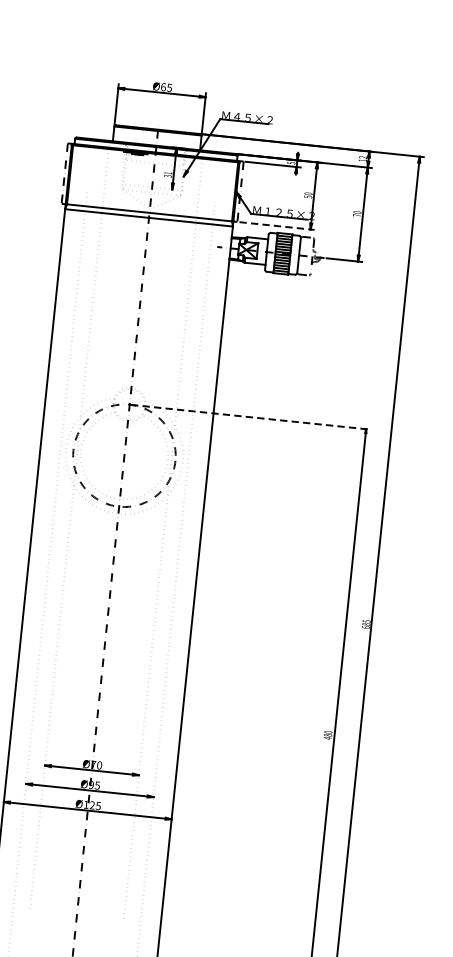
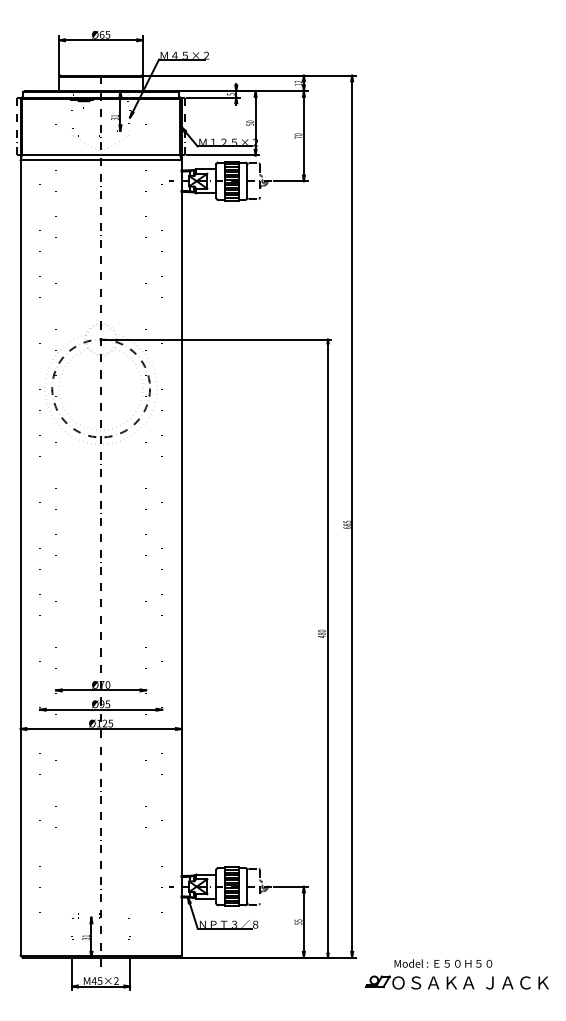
line: (277, 226) -> (223, 155), dashed -> solid
line: (251, 417) -> (217, 339), dashed -> solid

